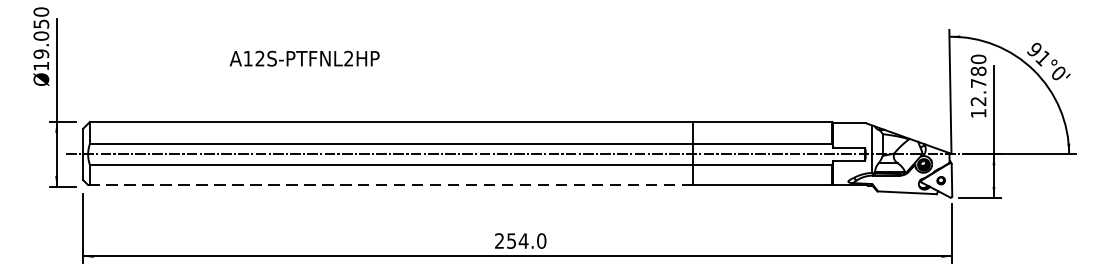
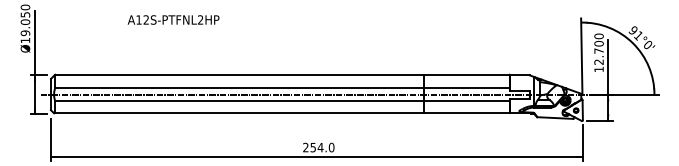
text: (304, 57) -> (173, 19), moved
text: (977, 70) -> (598, 43), 12.780 -> 12.700
line: (391, 185) -> (239, 113), dashed -> solid

